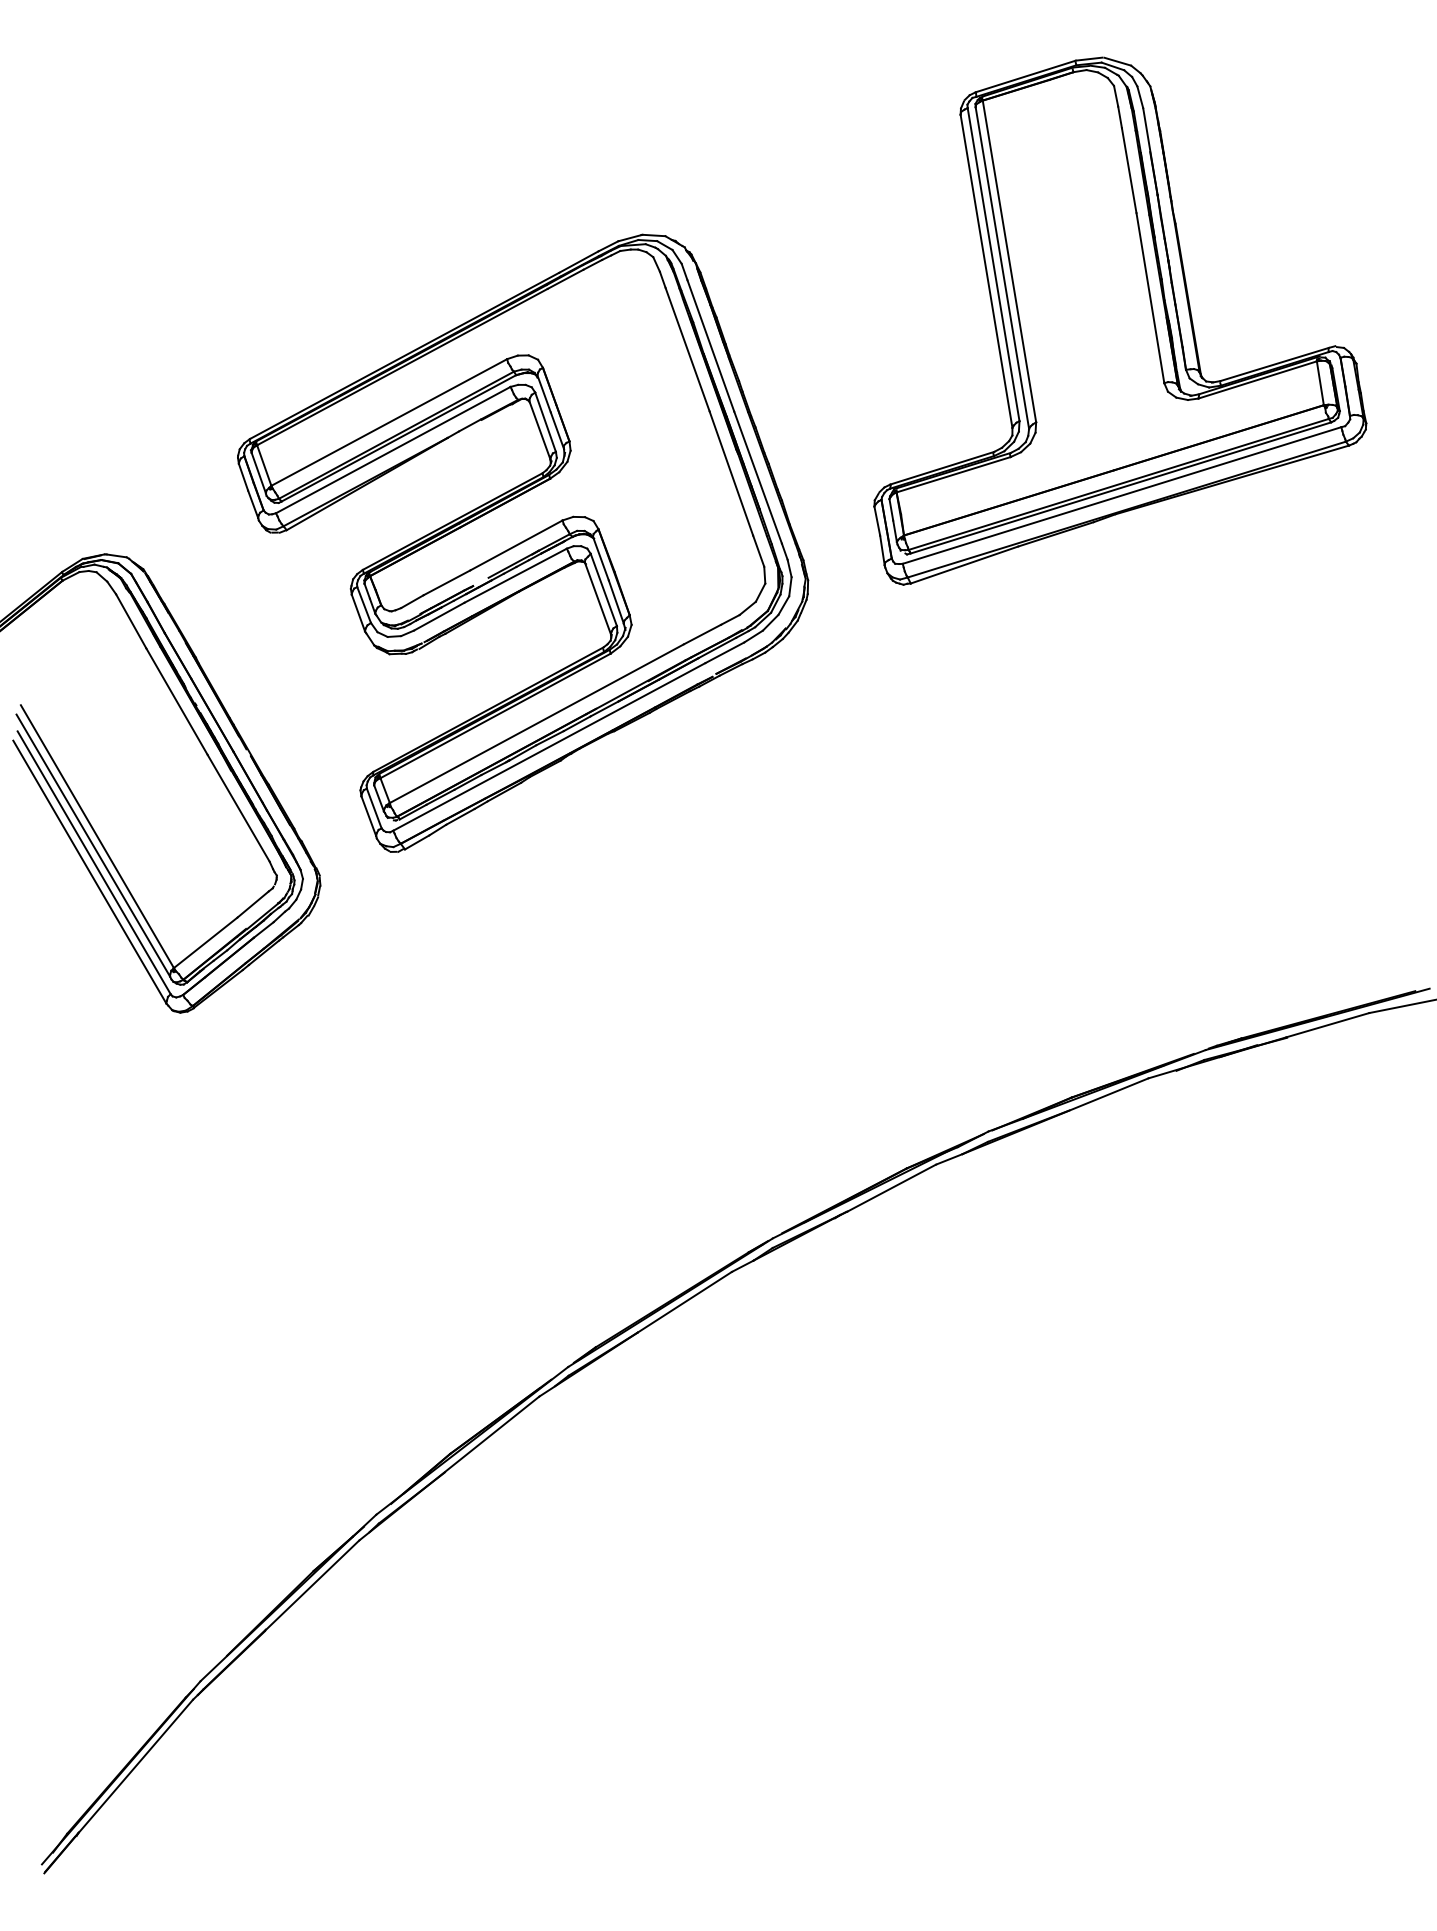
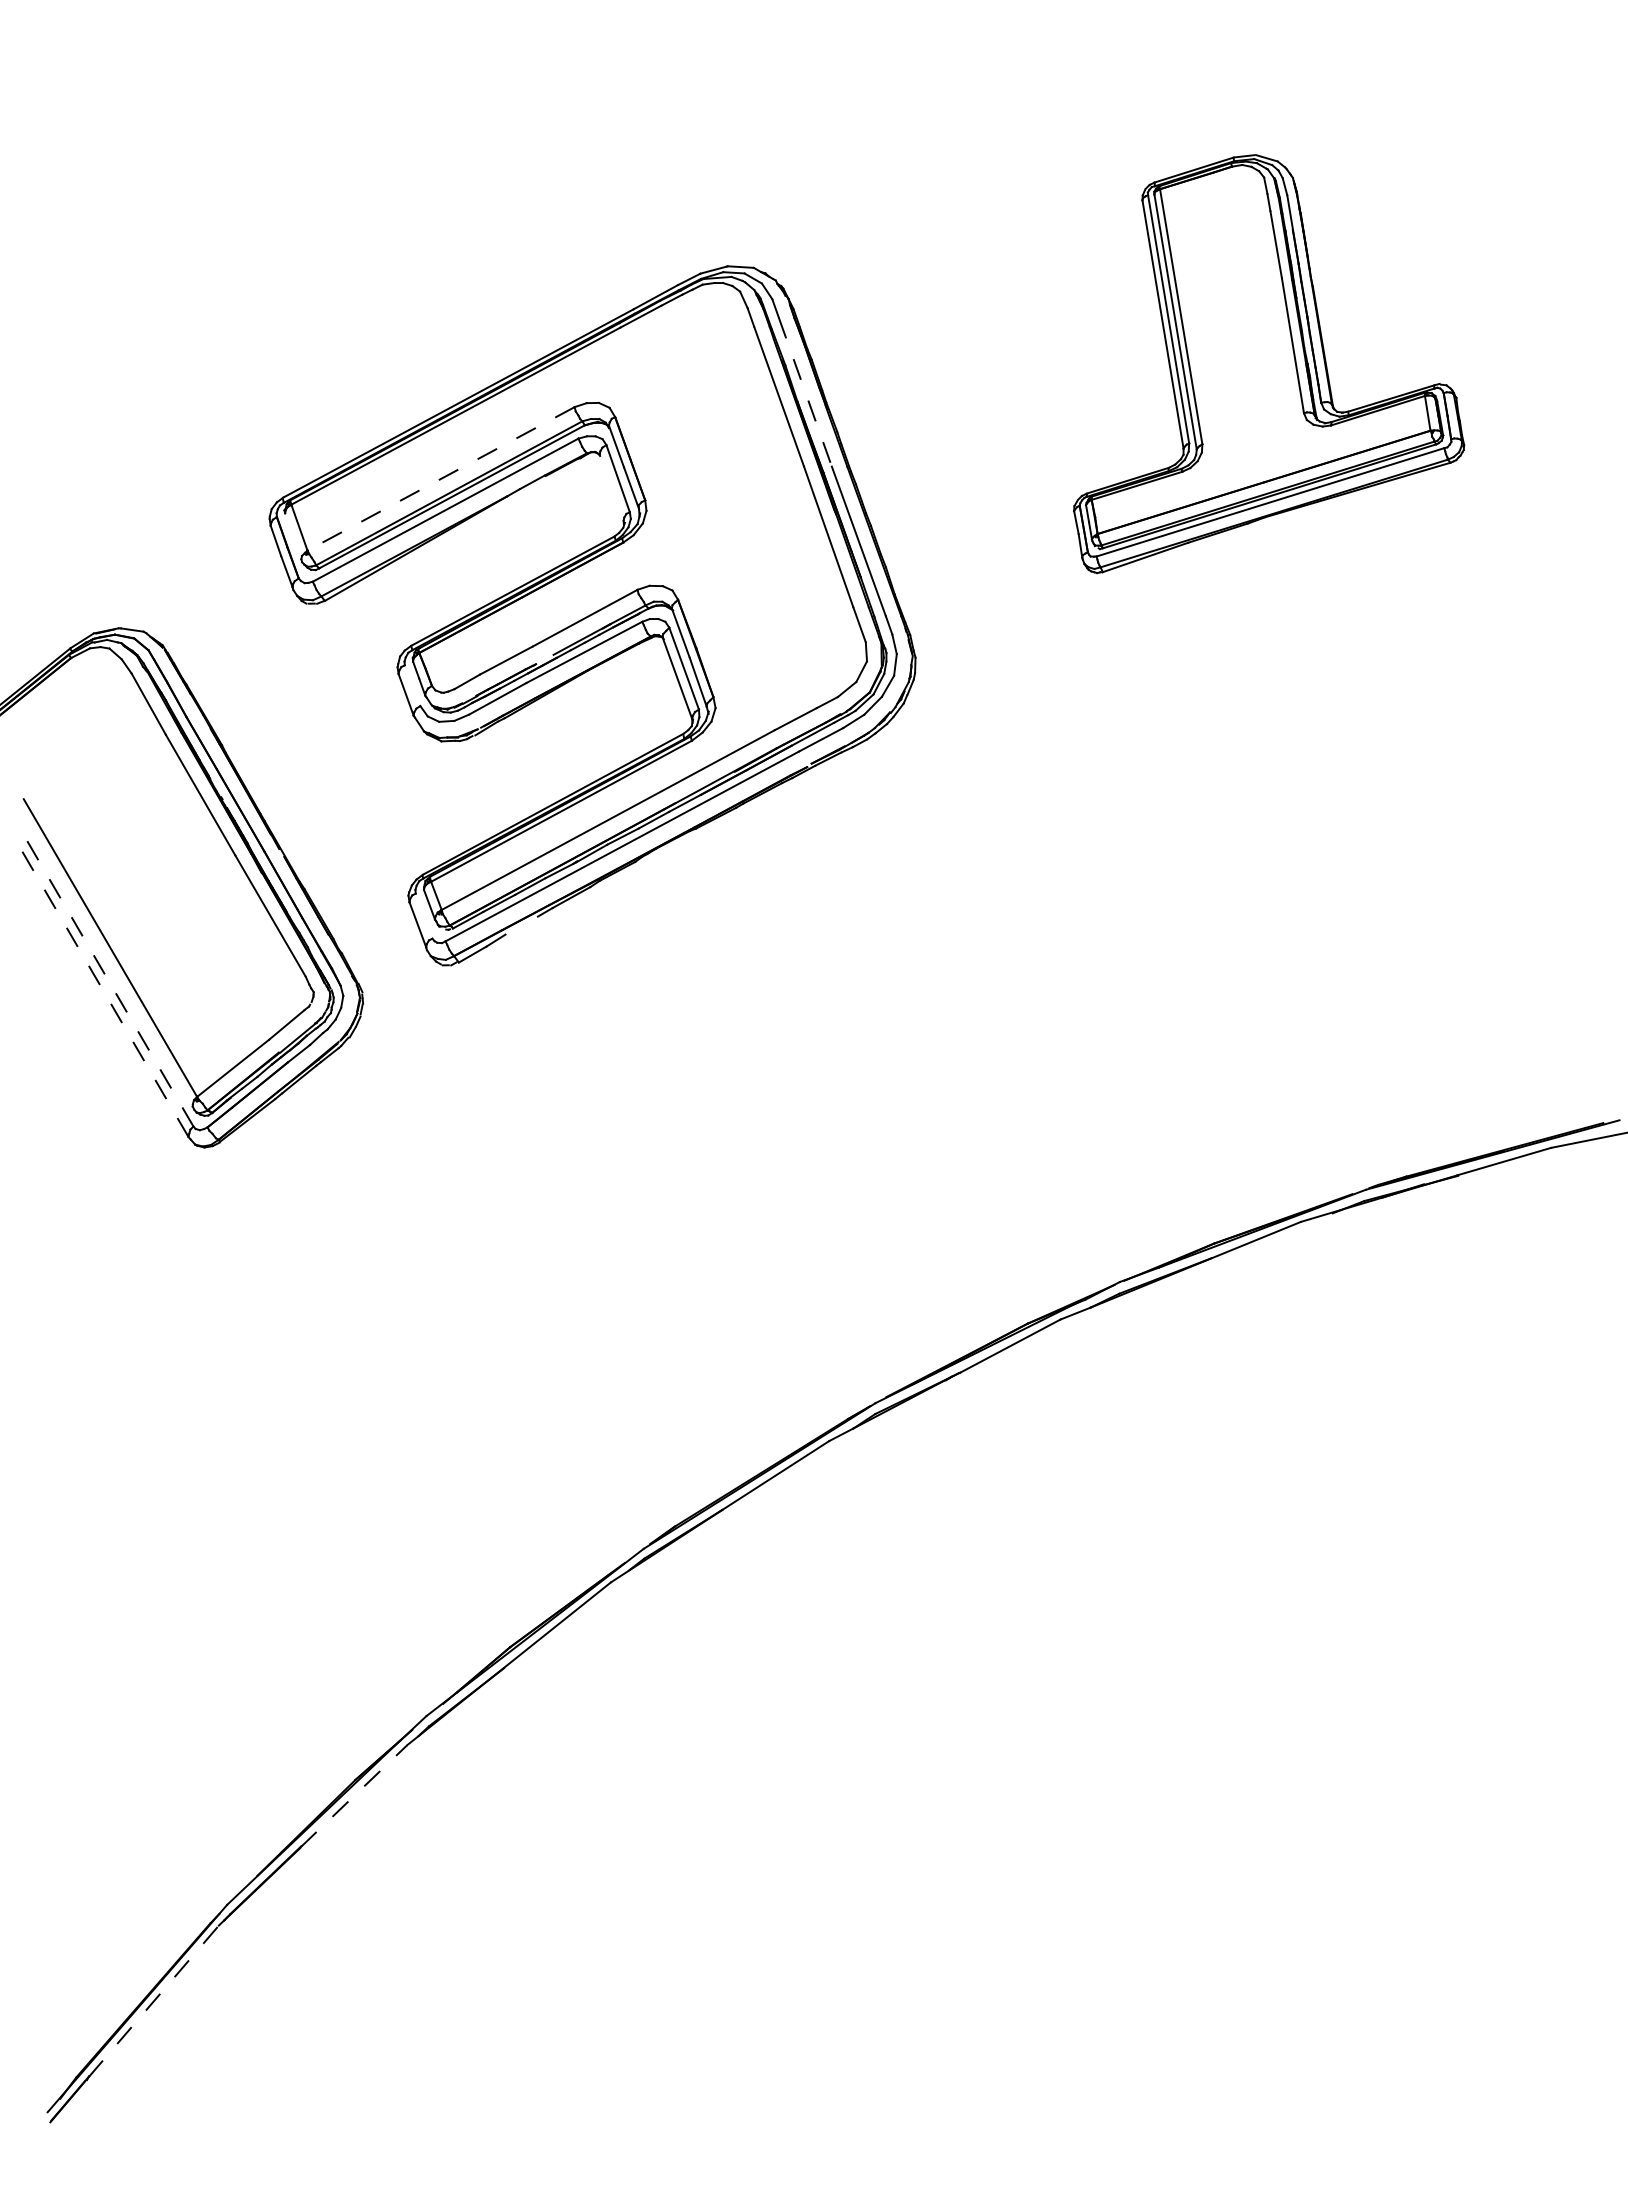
part: (1119, 320) -> (1268, 363), size x0.7
line: (710, 346) -> (805, 392), solid -> dashed
line: (389, 422) -> (441, 478), solid -> dashed
line: (539, 430) -> (611, 487), removed
line: (259, 473) -> (293, 536), removed
line: (364, 604) -> (412, 685), removed
line: (373, 807) -> (423, 915), removed
line: (460, 816) -> (521, 925), removed
line: (93, 844) -> (105, 957), removed
line: (93, 862) -> (106, 977), solid -> dashed
line: (89, 871) -> (101, 987), solid -> dashed
line: (311, 1585) -> (353, 1796), solid -> dashed
line: (135, 1766) -> (153, 2001), solid -> dashed

